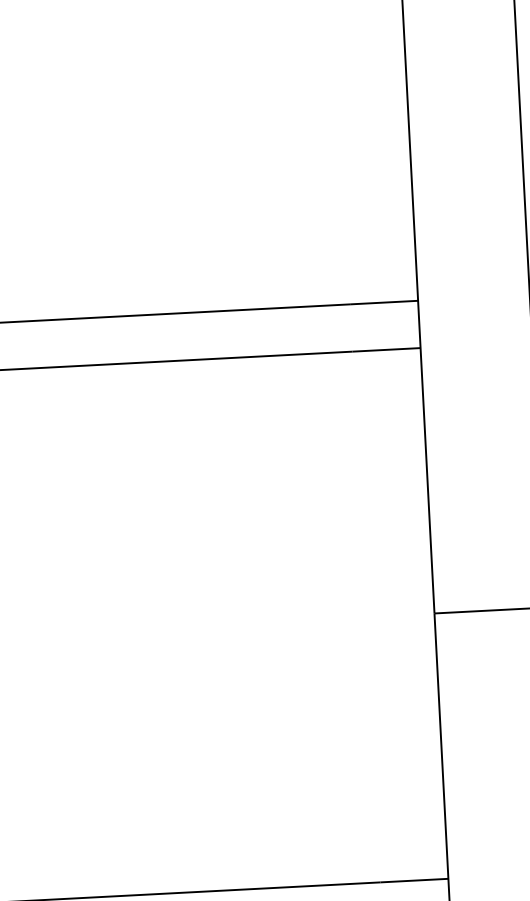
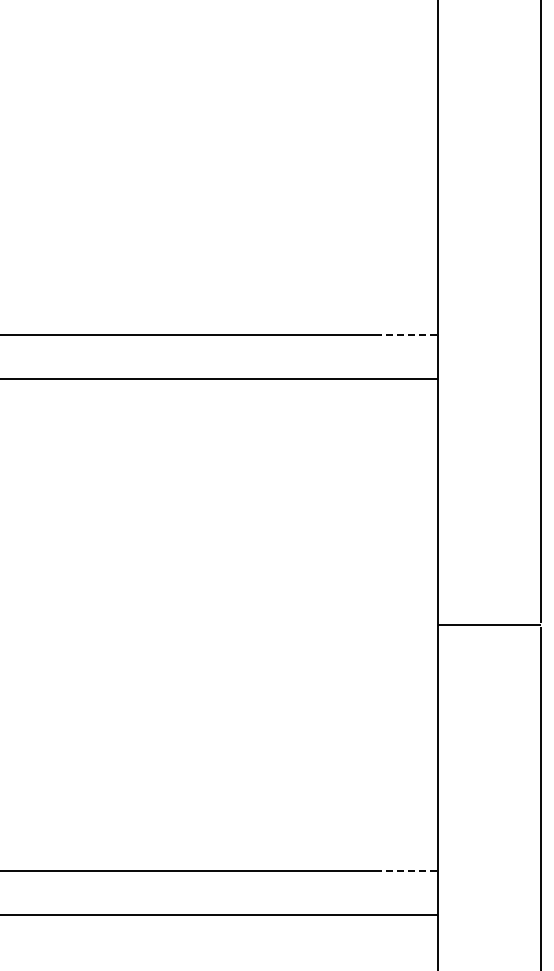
line: (384, 302) -> (406, 334), solid -> dashed
line: (414, 880) -> (406, 871), solid -> dashed

